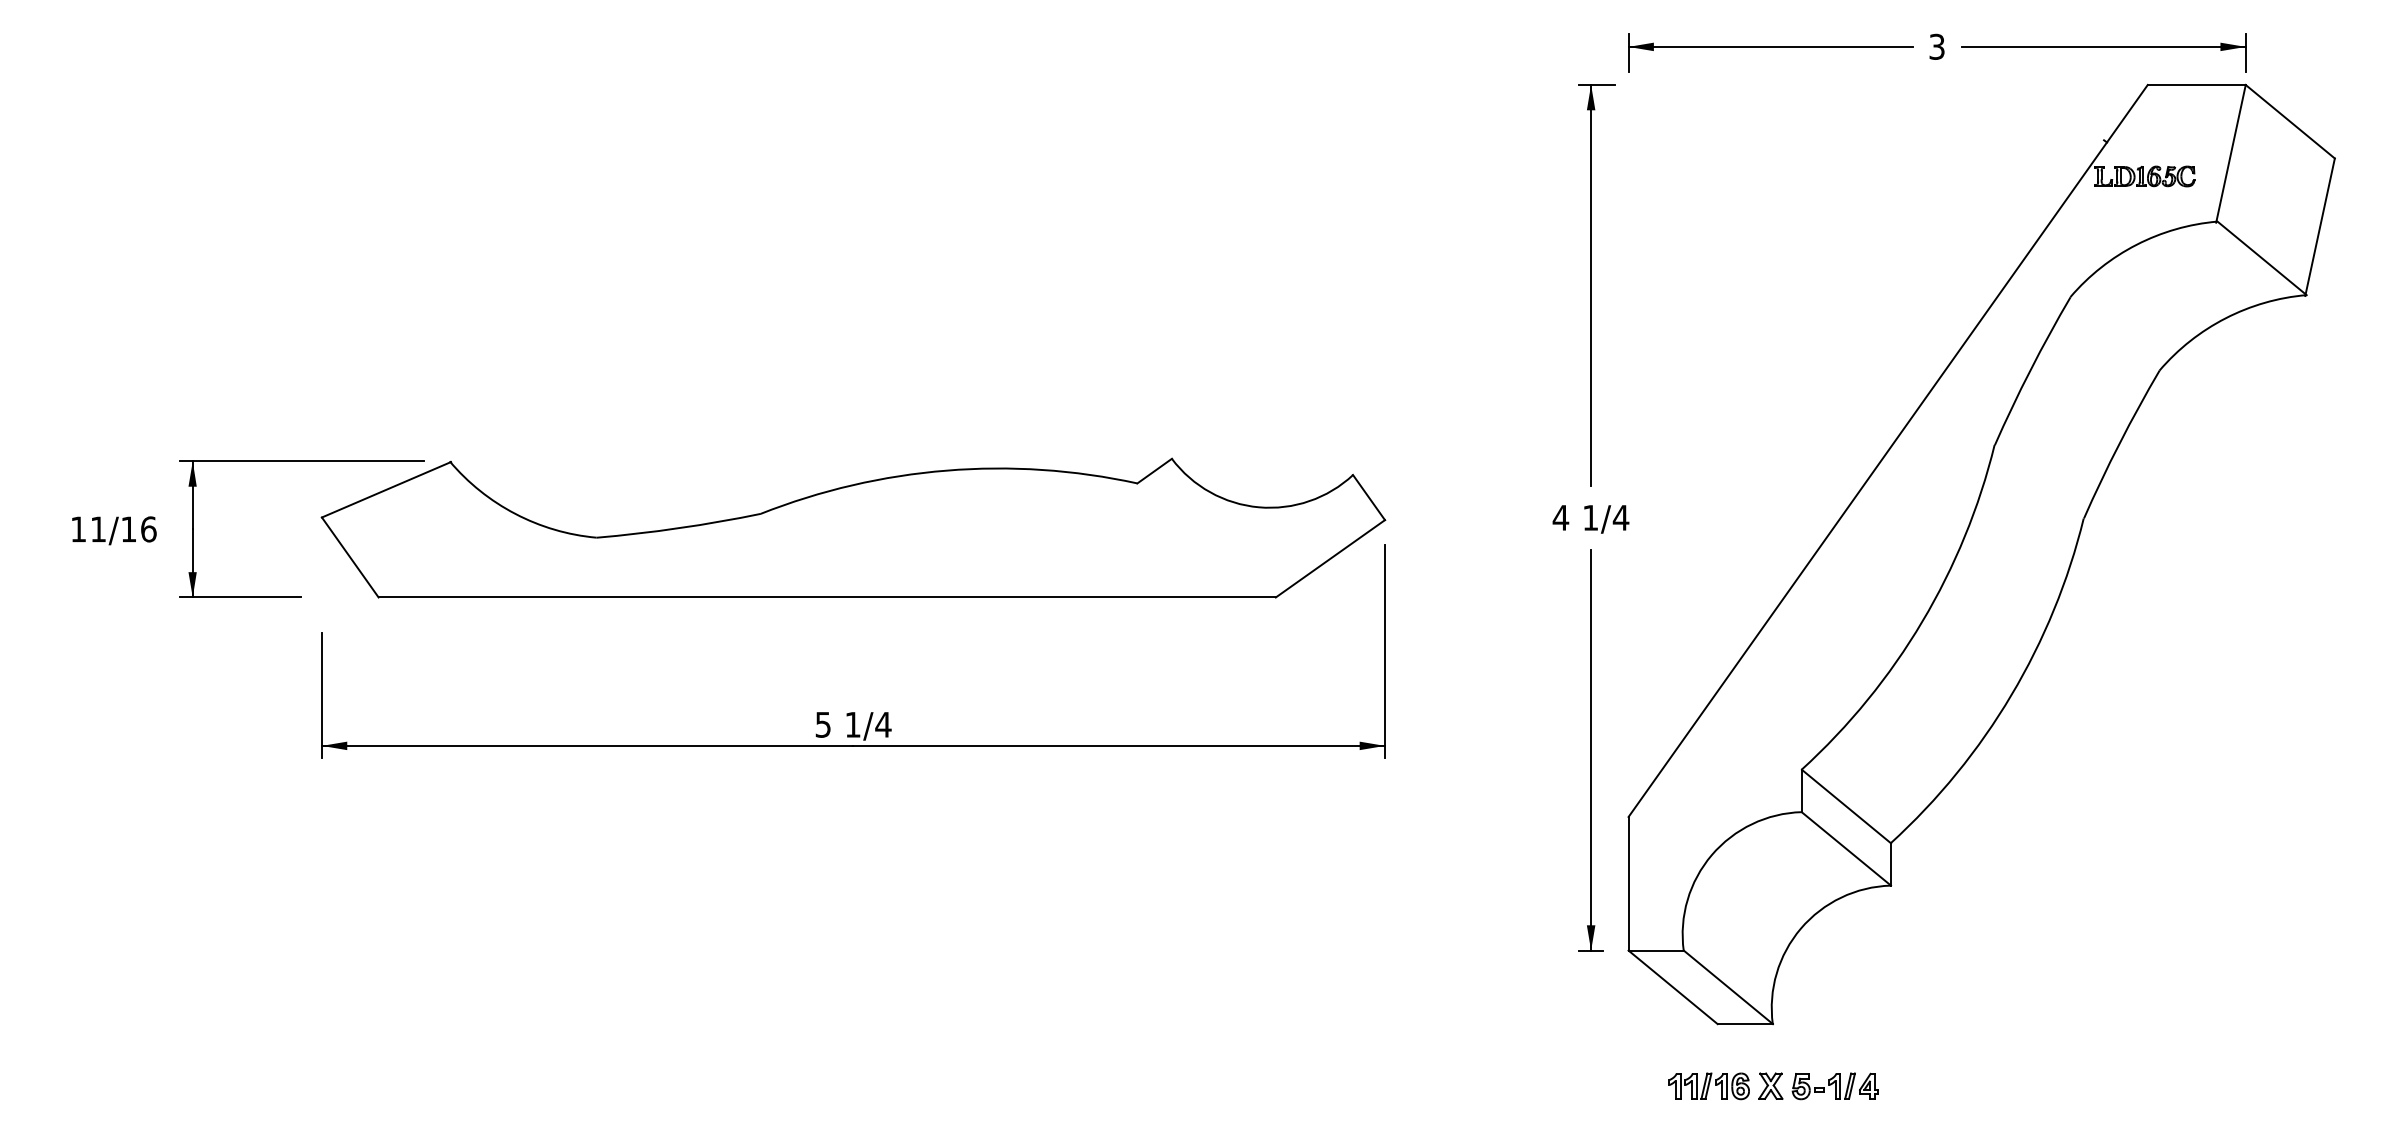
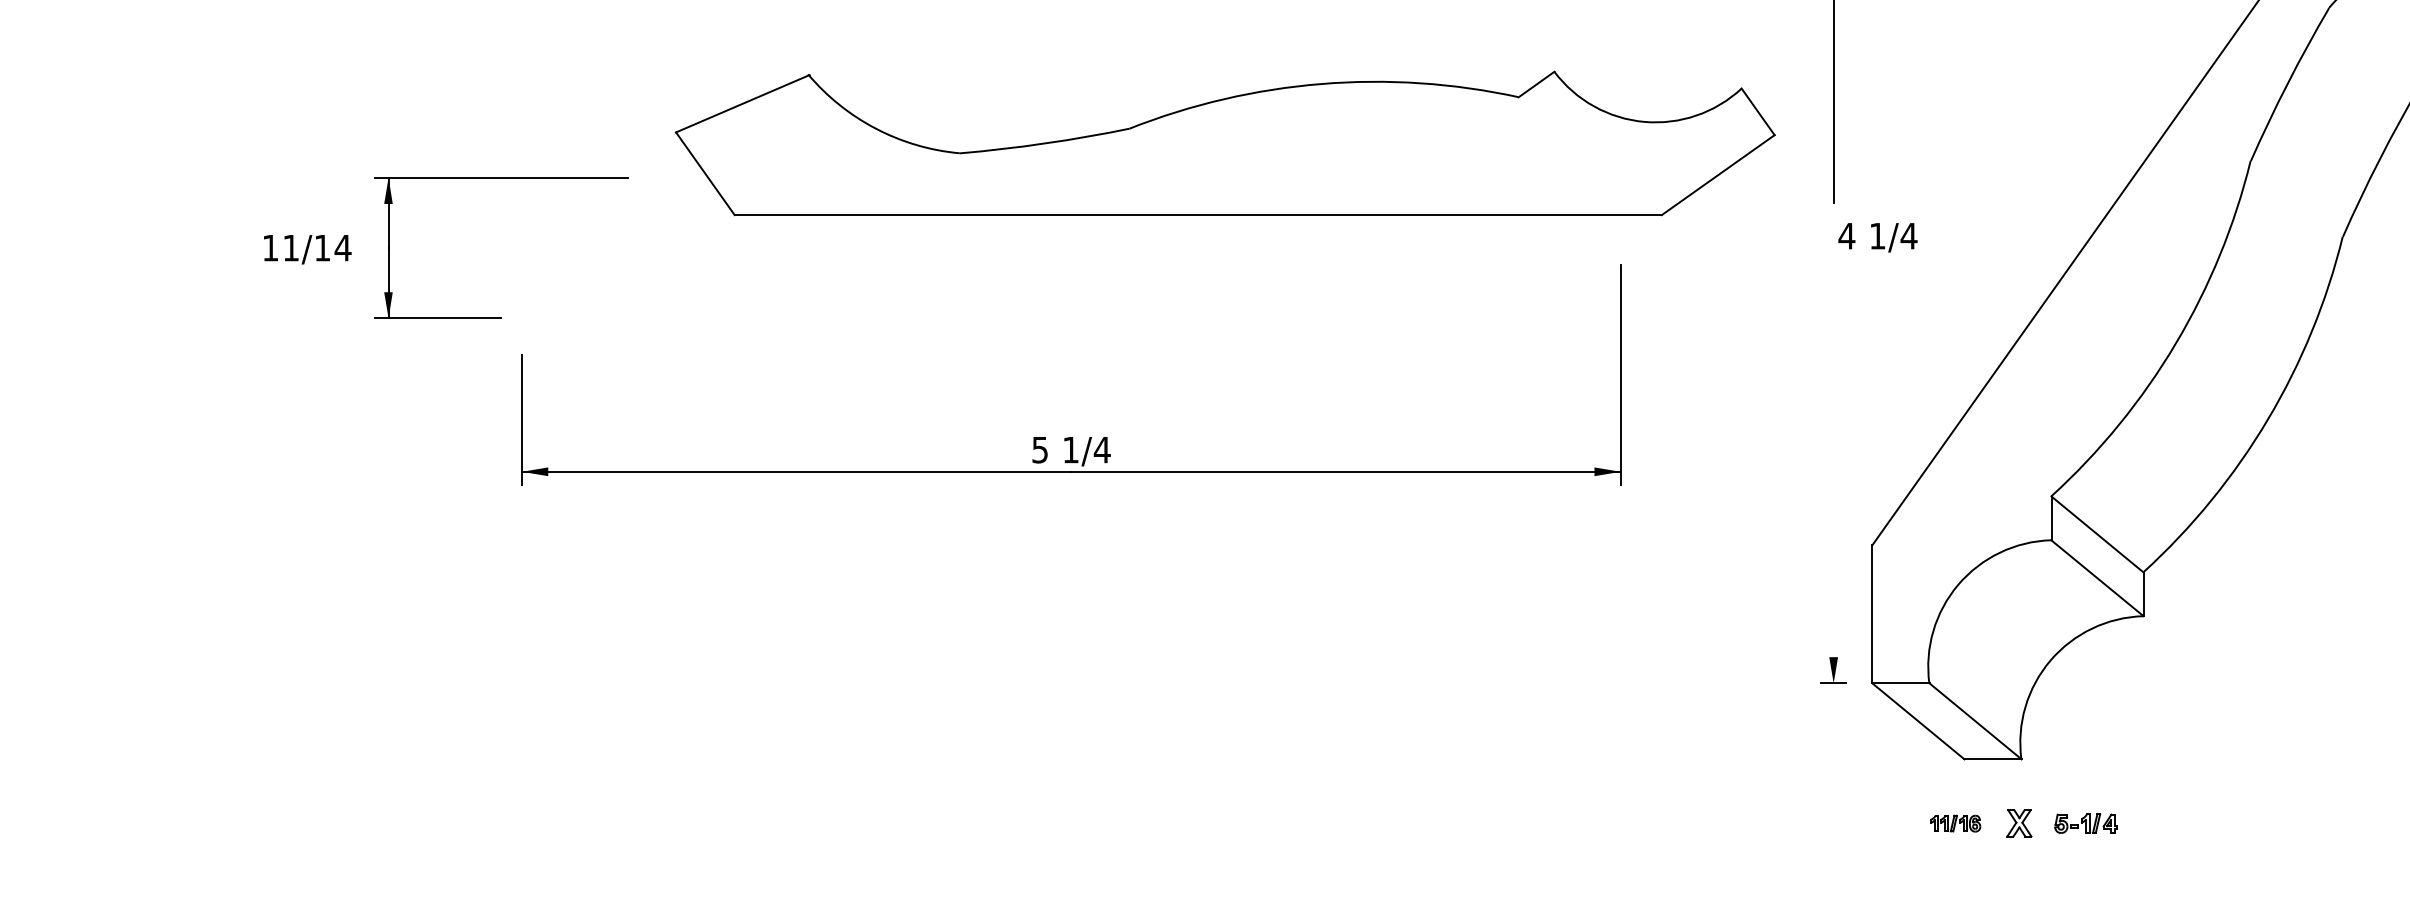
text: (1590, 519) -> (1877, 237), moved
part: (853, 527) -> (1225, 142), moved
text: (148, 529) -> (342, 248), 11/16 -> 11/14
line: (1591, 750) -> (1834, 476), removed
part: (1708, 1086) -> (1954, 823), size x0.6
part: (1834, 1086) -> (2085, 823), size x0.7

